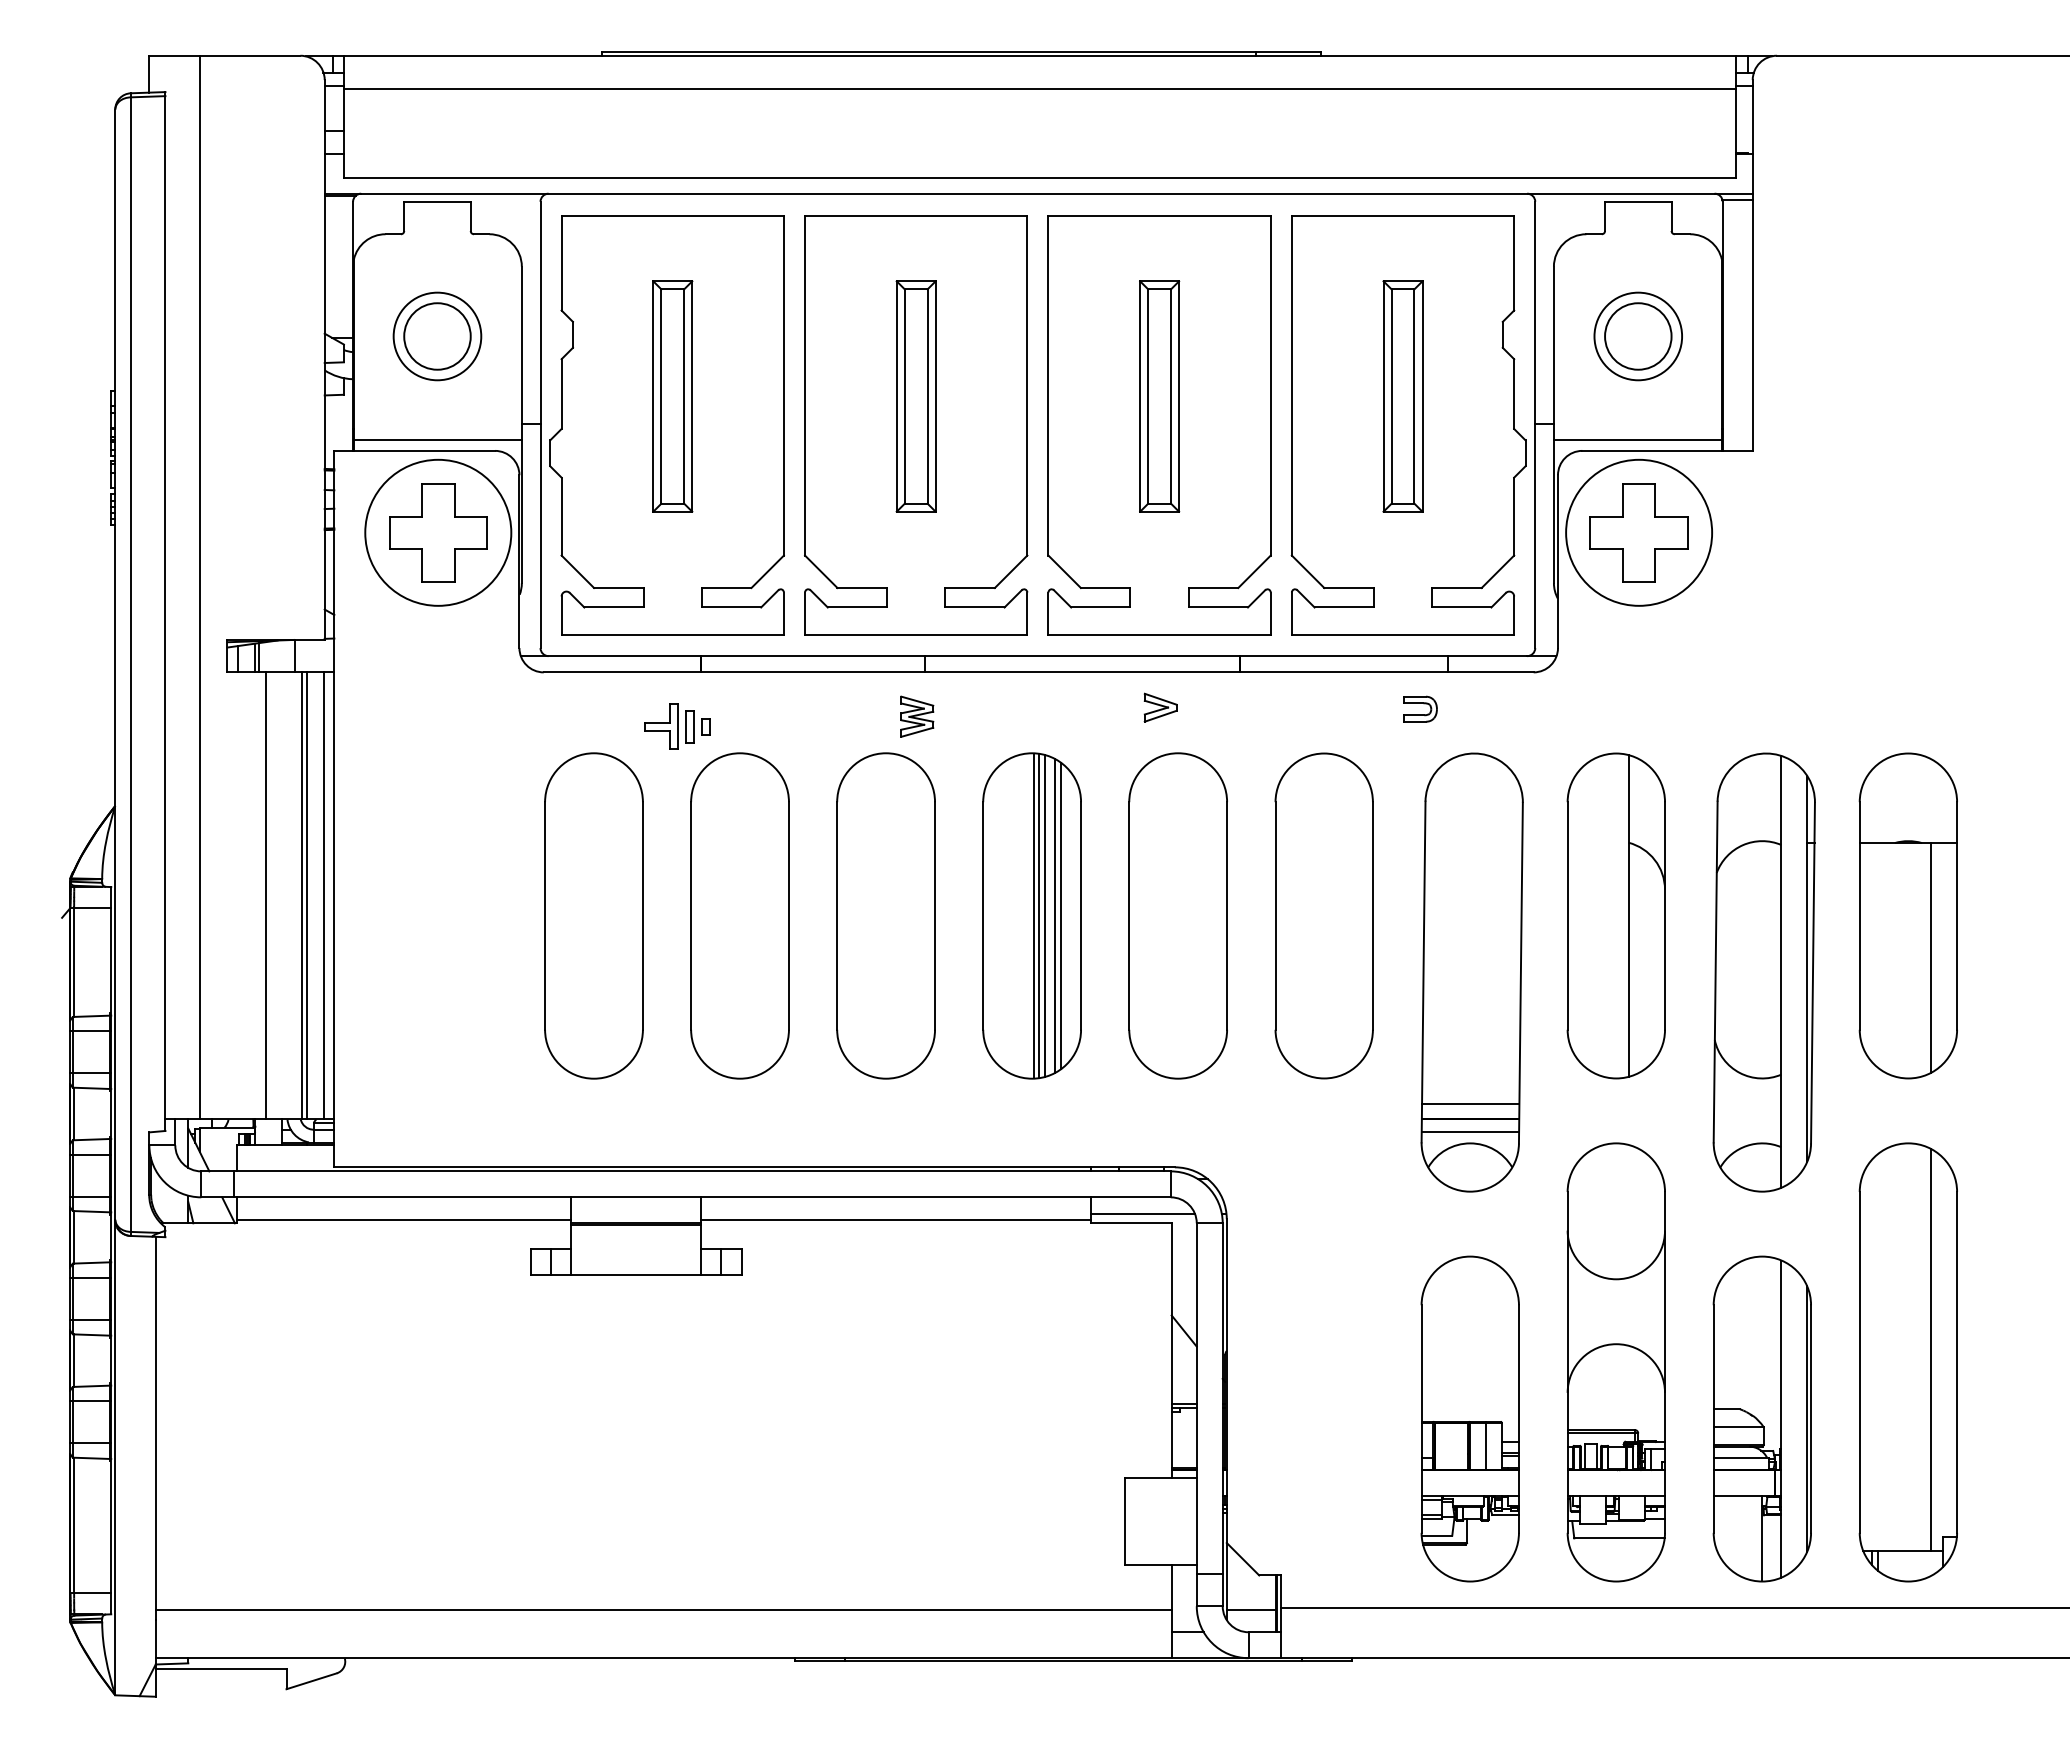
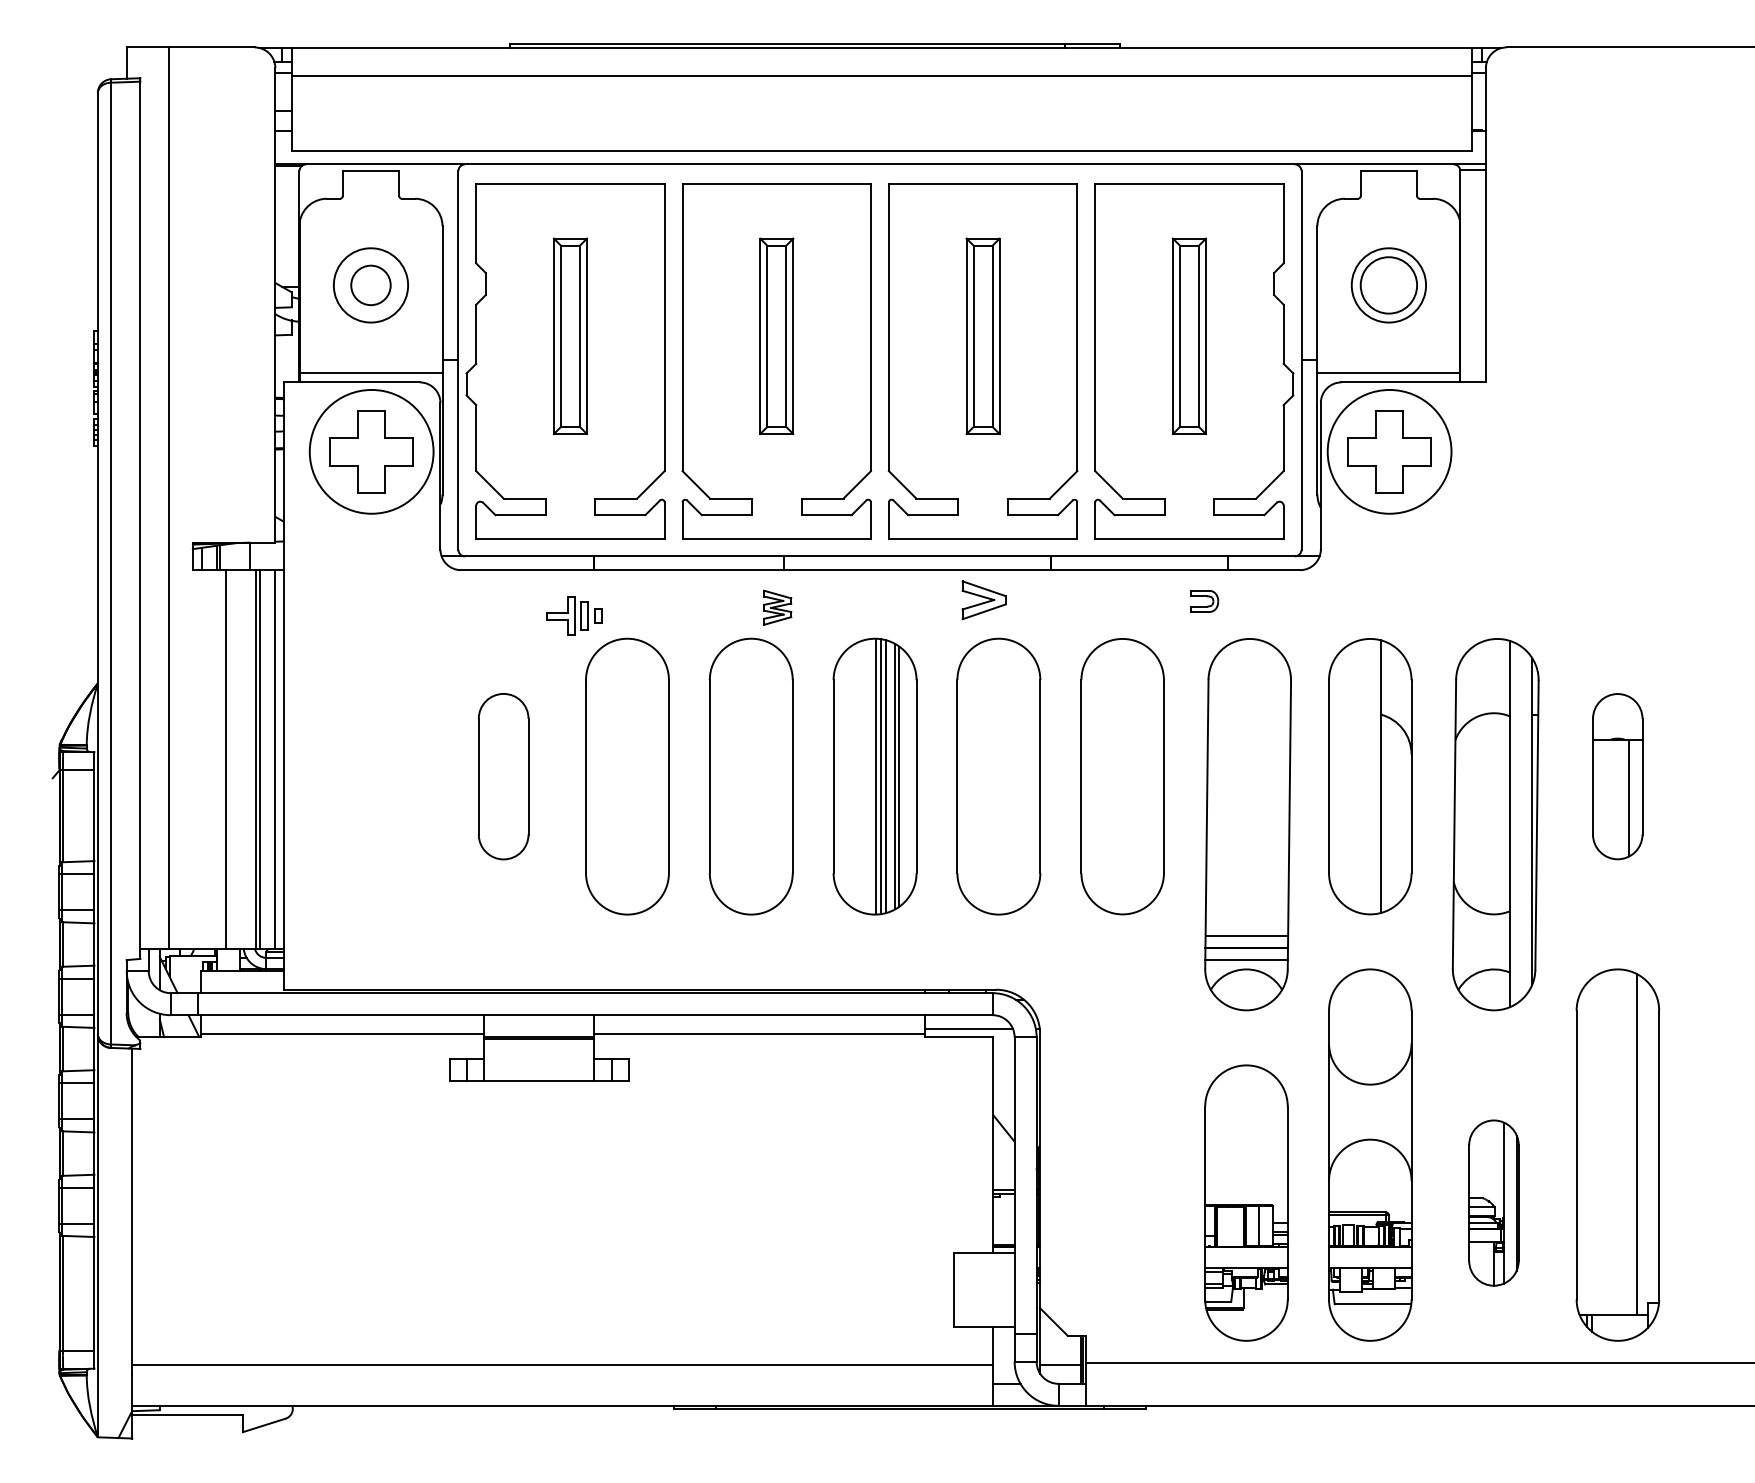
circle: (437, 336) -> (370, 285), size x0.7
part: (1160, 707) -> (983, 599), size x1.6
part: (593, 915) -> (503, 776), size x0.6
part: (1907, 915) -> (1617, 776), size x0.6
part: (1761, 1418) -> (1493, 1202), size x0.6

